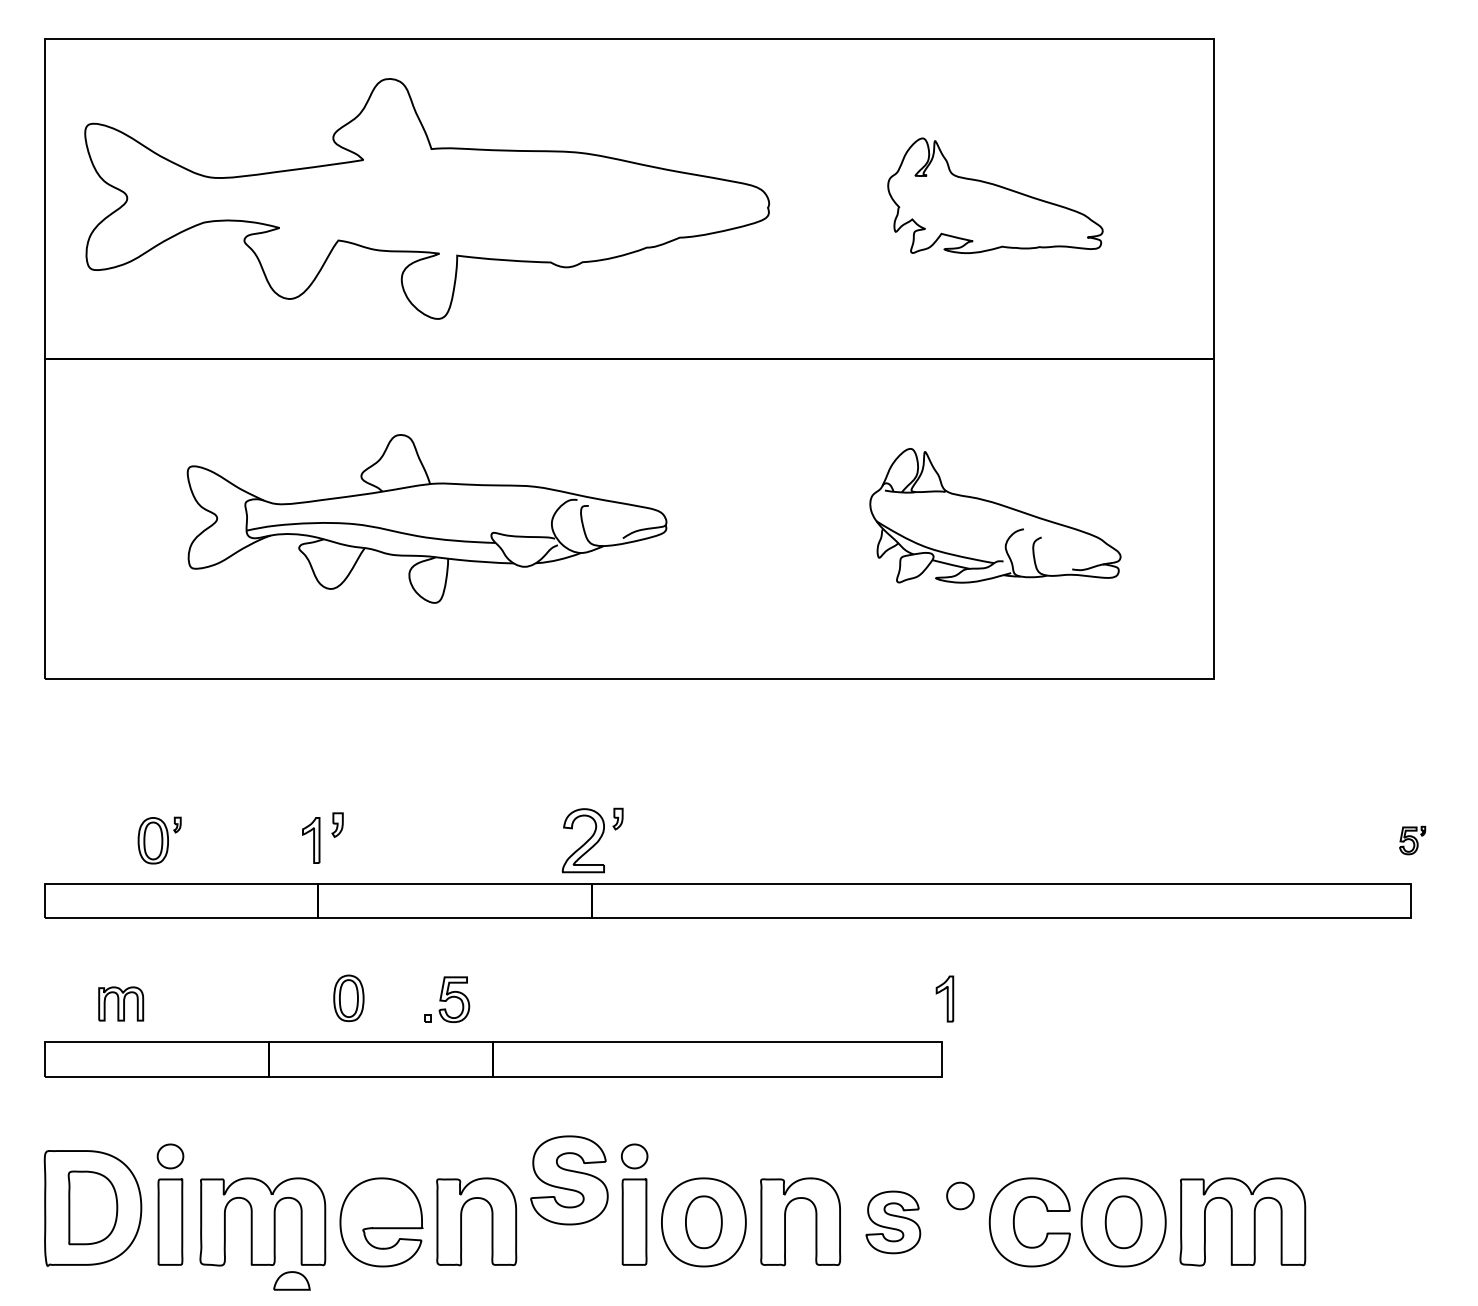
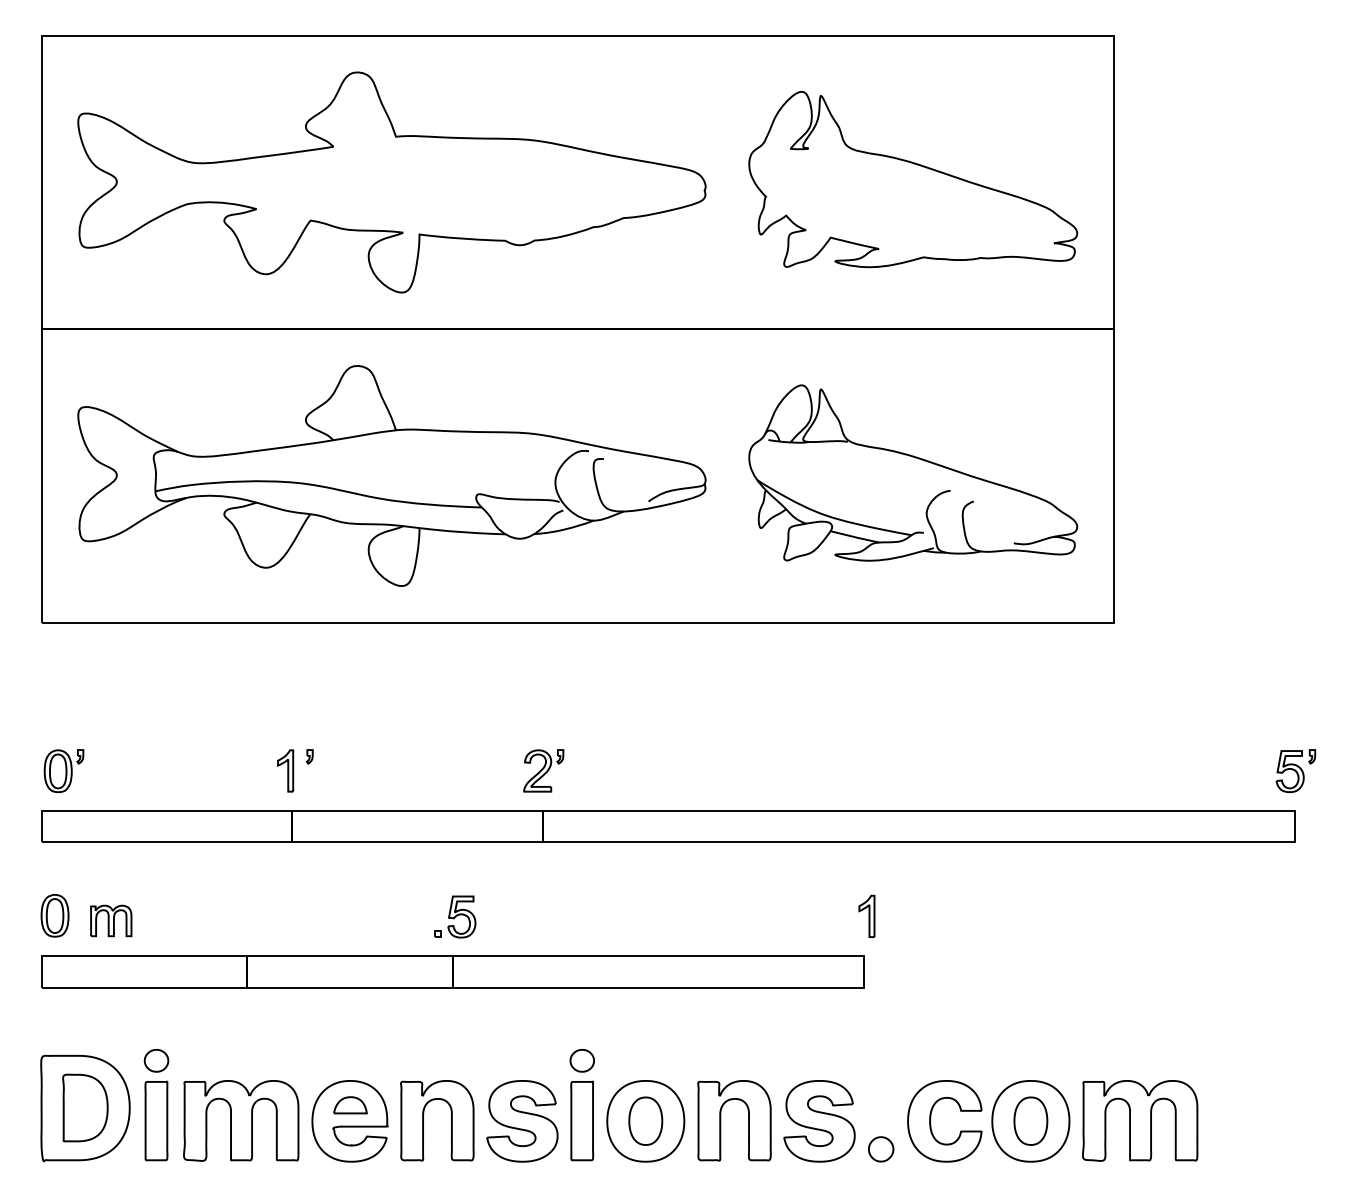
part: (995, 195) -> (913, 179), size x1.67
part: (995, 515) -> (913, 472), size x1.43
part: (426, 518) -> (391, 475), size x1.43
part: (337, 824) -> (309, 756), size x0.62
part: (592, 839) -> (543, 770), size x0.71
part: (159, 840) -> (63, 770), moved
part: (1412, 840) -> (1295, 770), size x1.67
part: (348, 997) -> (54, 915), moved
part: (447, 999) -> (455, 916), moved
part: (569, 1180) -> (522, 1121), moved
part: (960, 1195) -> (881, 1148), moved
part: (893, 1222) -> (819, 1121), size x1.43
part: (291, 1280) -> (350, 1104), moved

